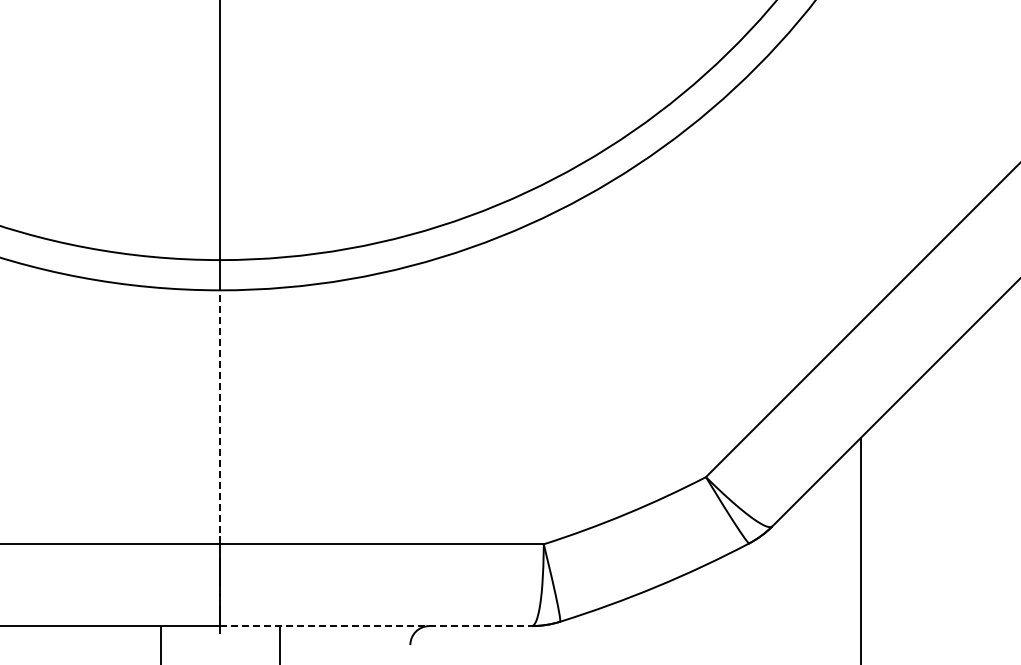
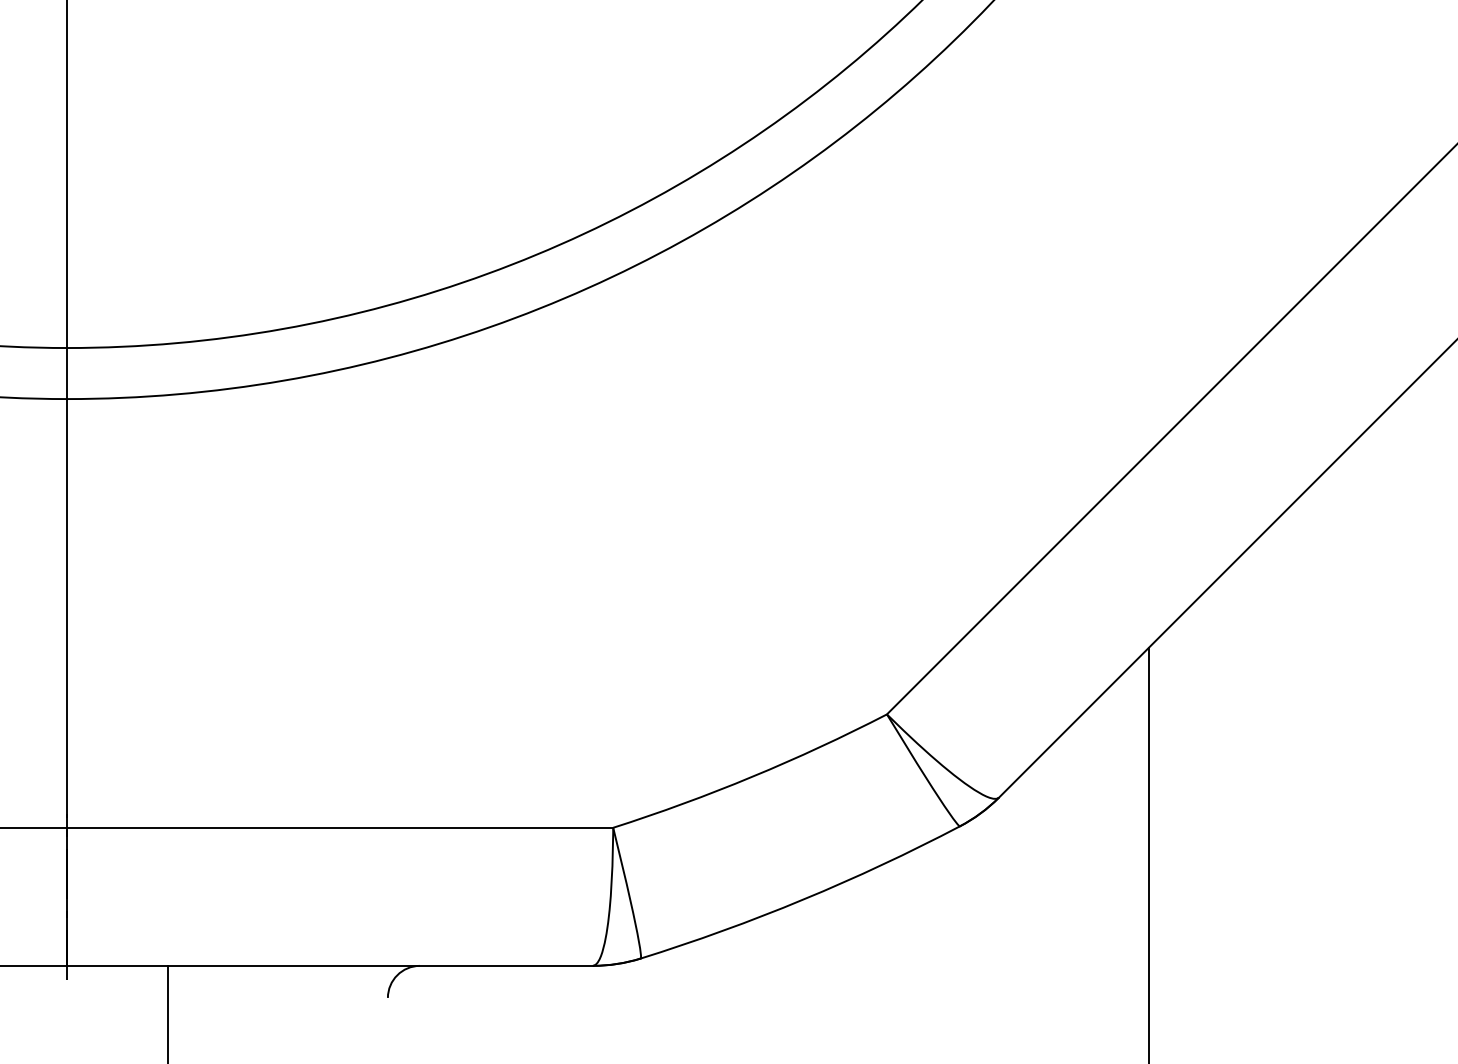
line: (220, 417) -> (67, 613), dashed -> solid
line: (376, 626) -> (330, 966), dashed -> solid

